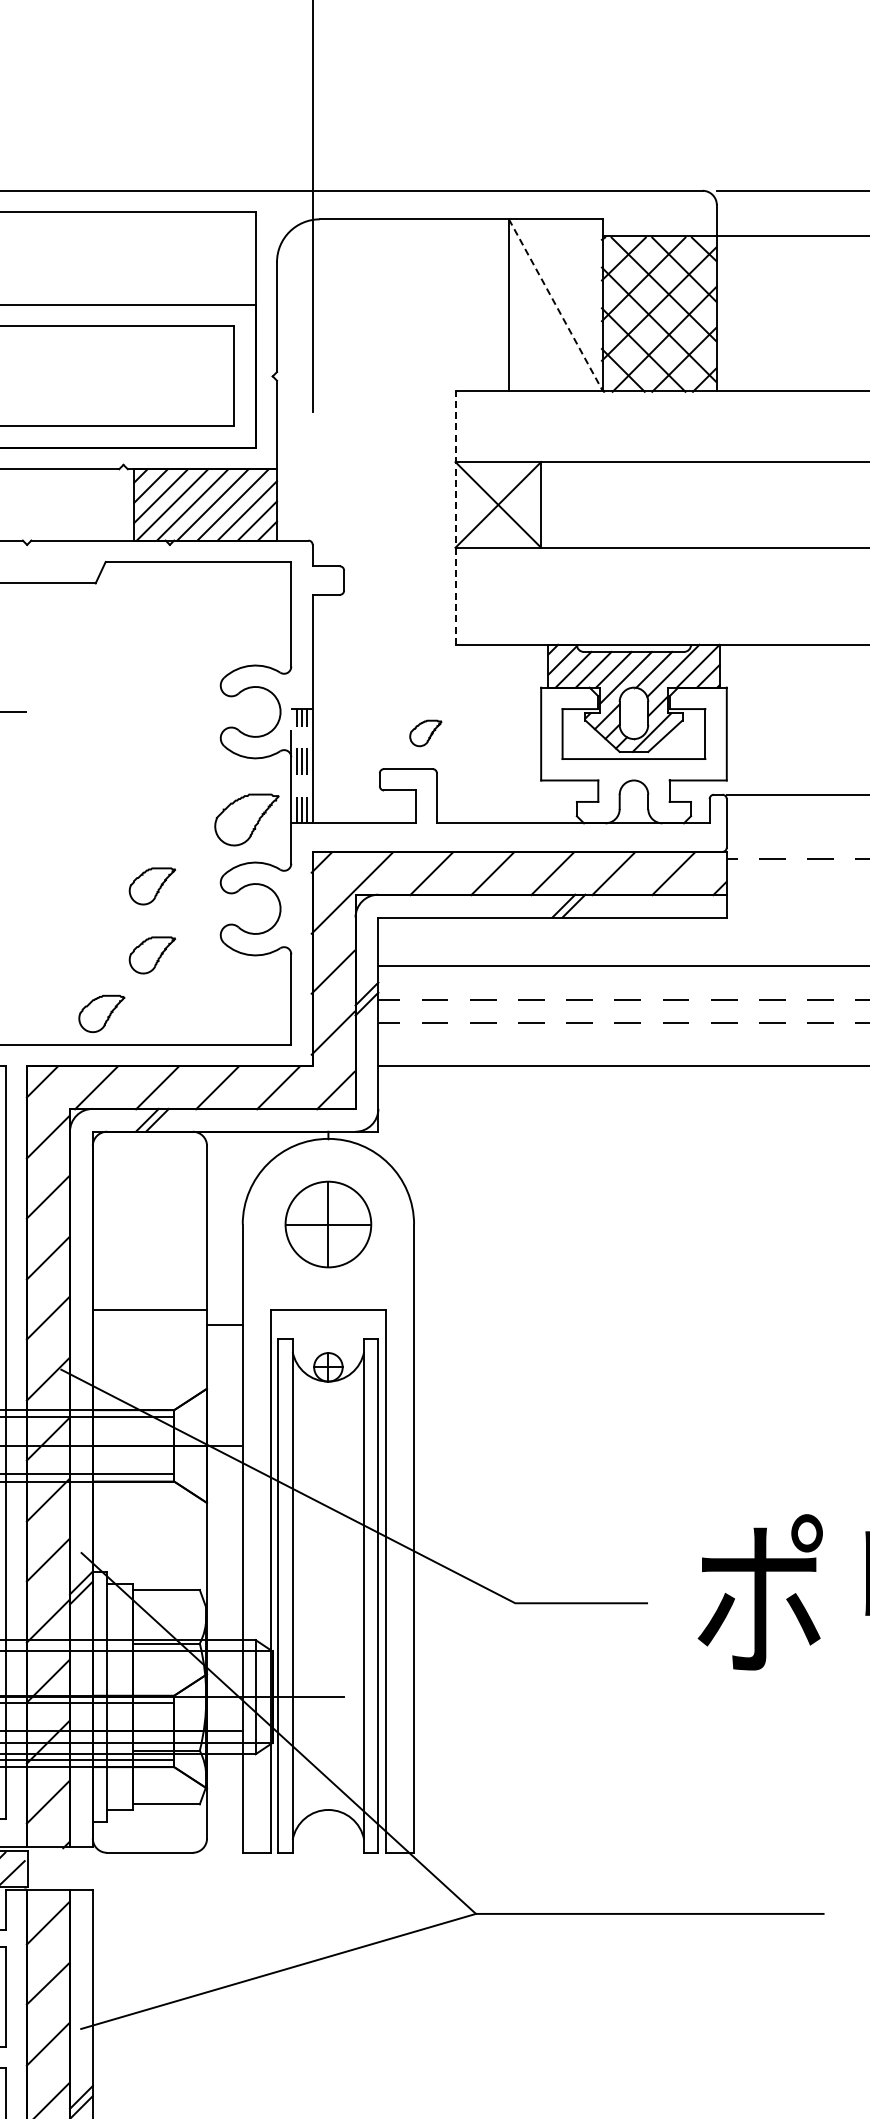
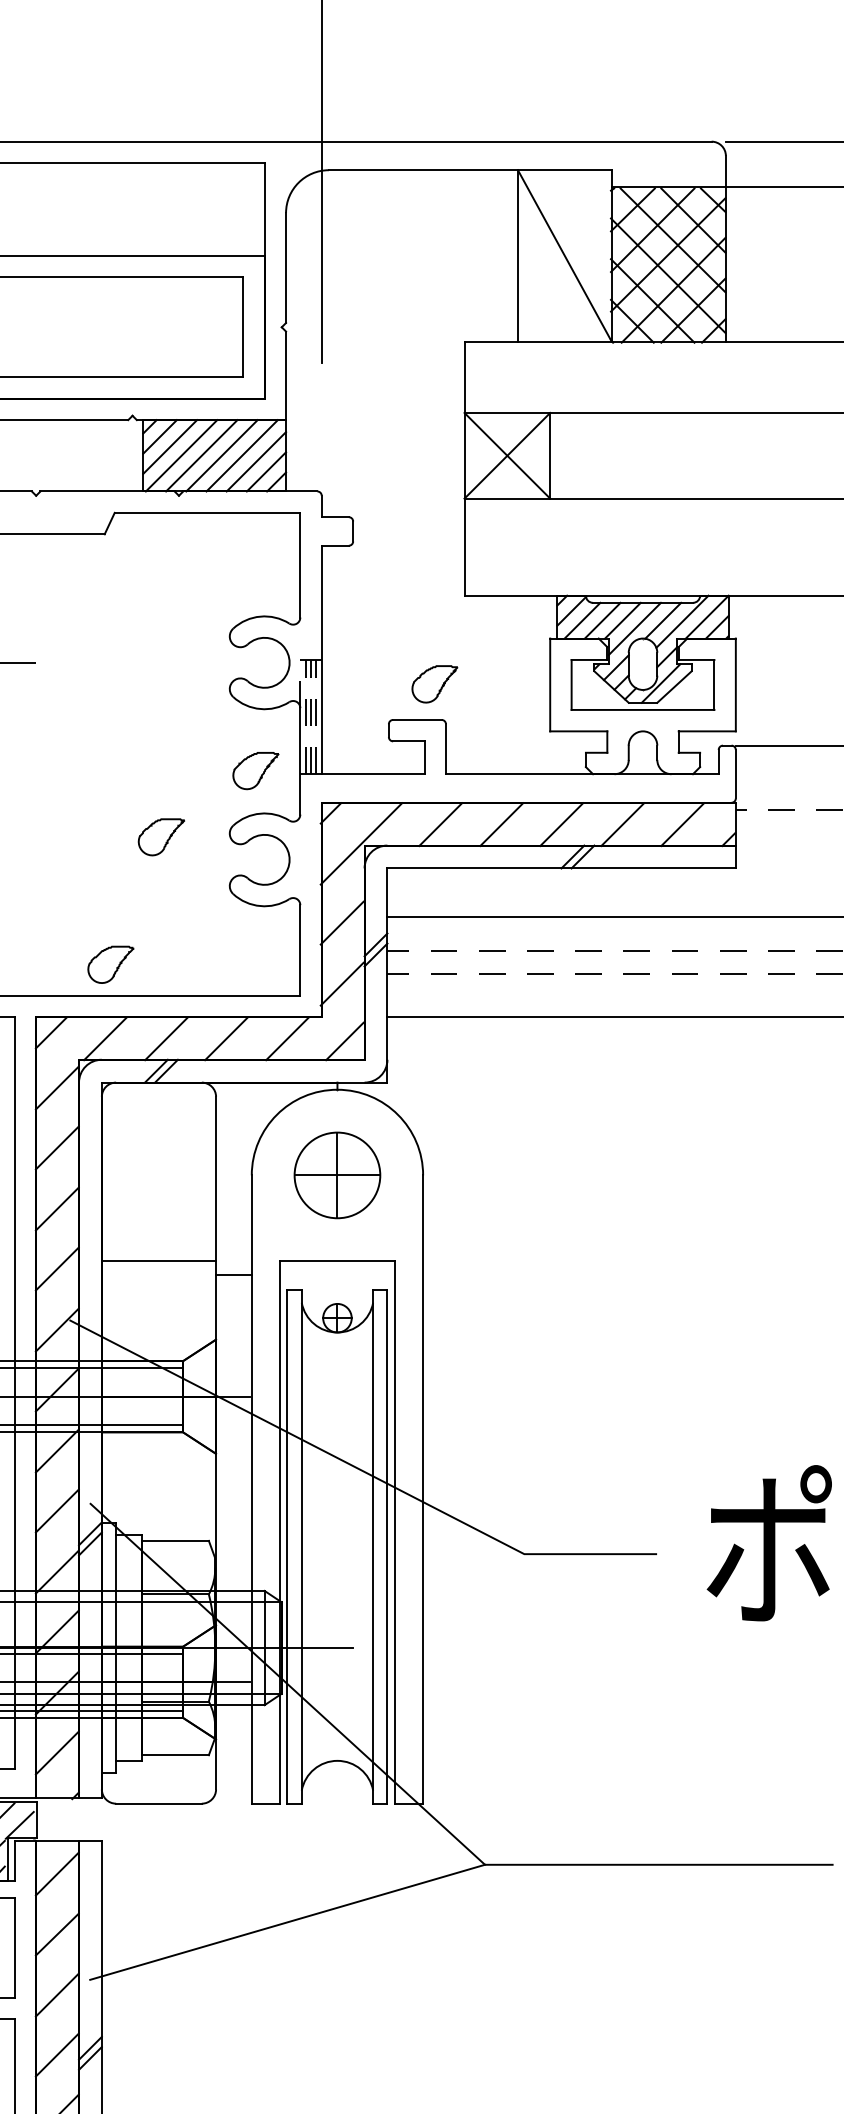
line: (555, 305) -> (564, 256), dashed -> solid
line: (455, 517) -> (464, 468), dashed -> solid
part: (425, 733) -> (434, 684), size x1.43
part: (246, 820) -> (255, 771), size x0.71
part: (152, 955) -> (161, 906), removed

